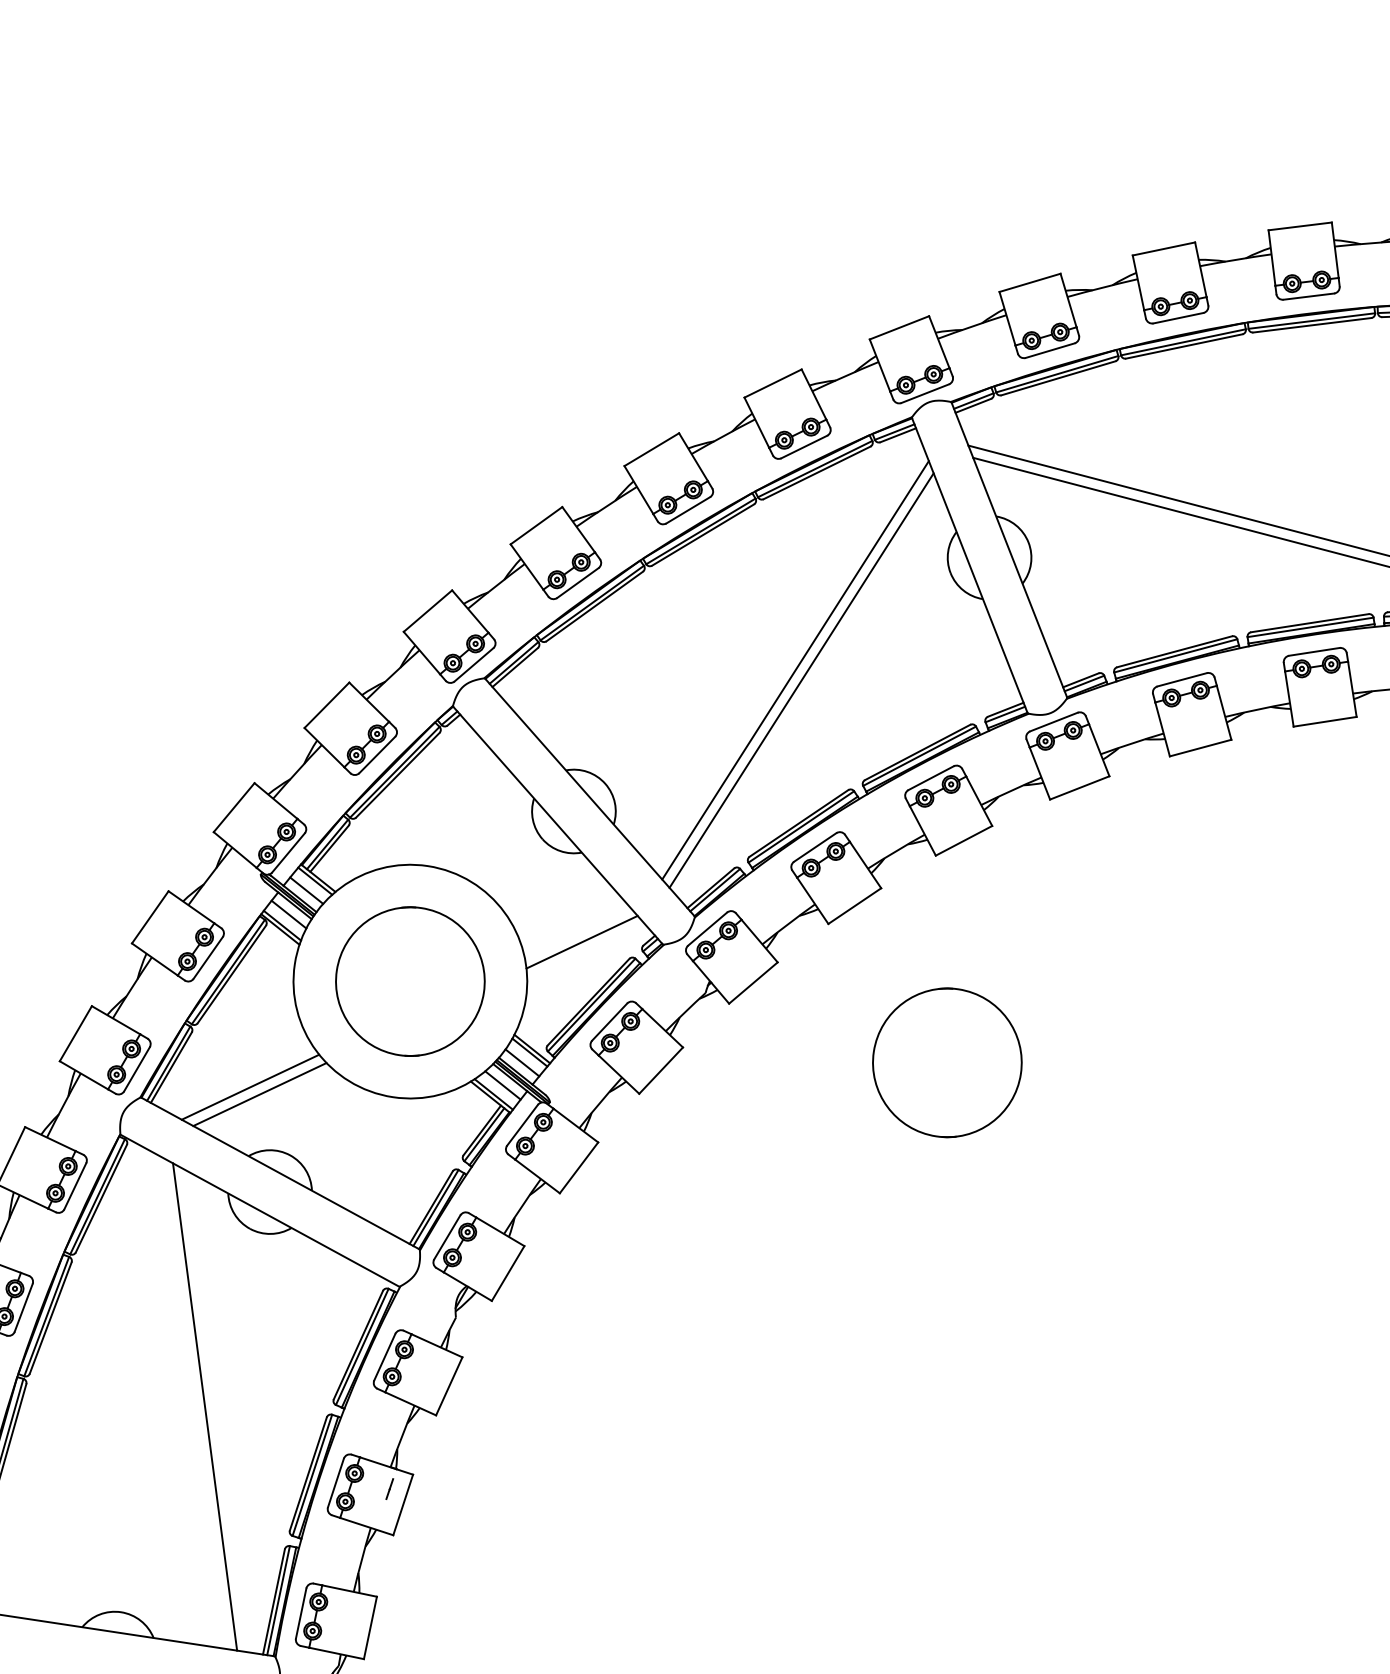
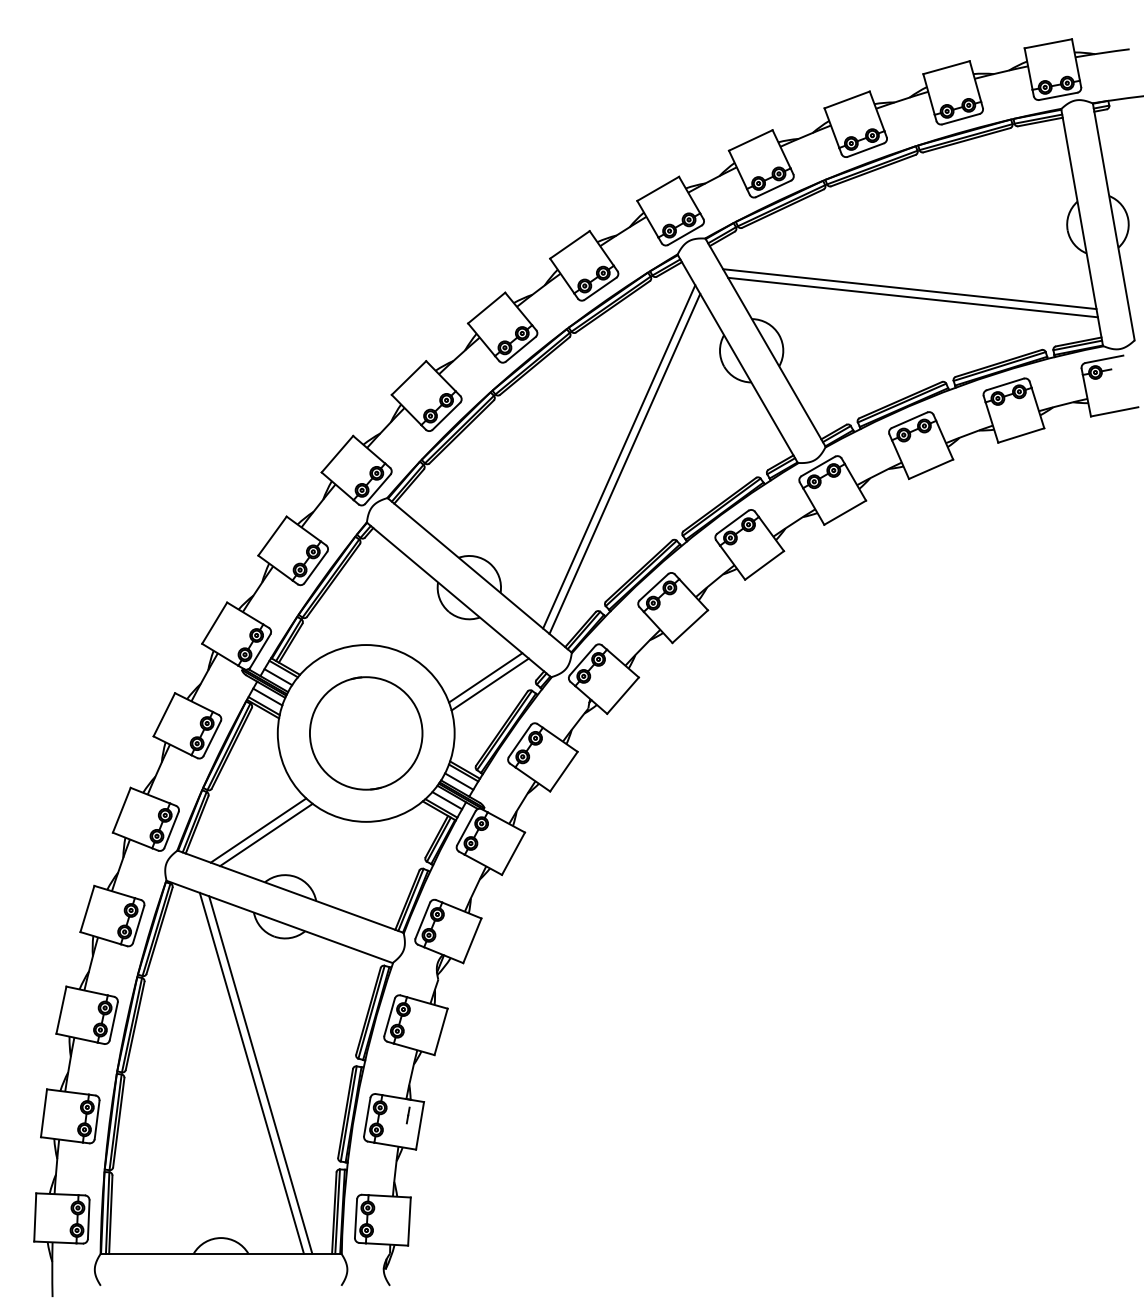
line: (577, 932) -> (485, 677), added
circle: (947, 1062) -> (777, 733), removed
line: (193, 1401) -> (251, 1072), added

